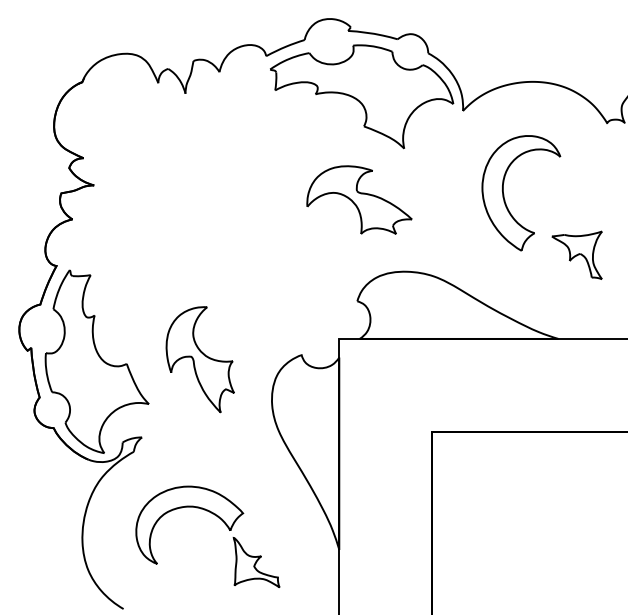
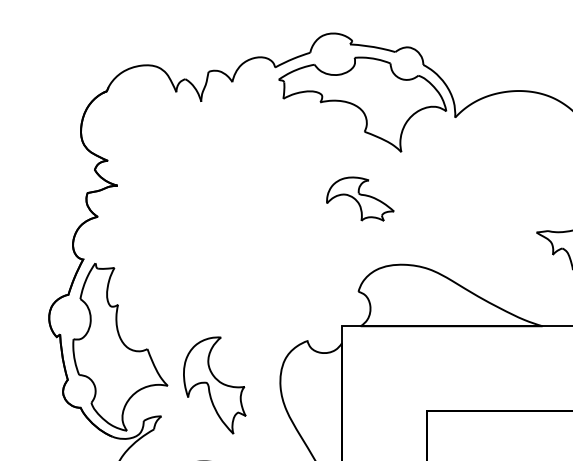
part: (504, 194) -> (493, 194), removed
part: (359, 199) -> (360, 198), size x0.7
part: (199, 359) -> (214, 385), moved

